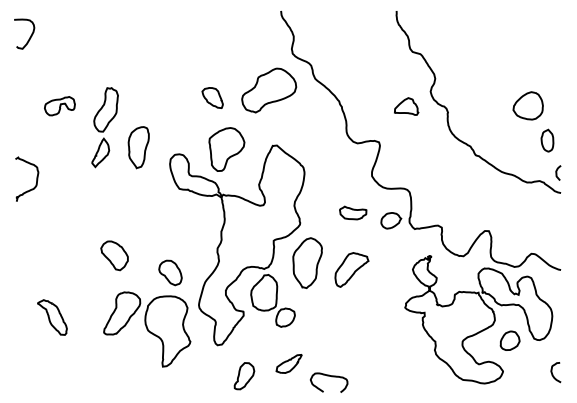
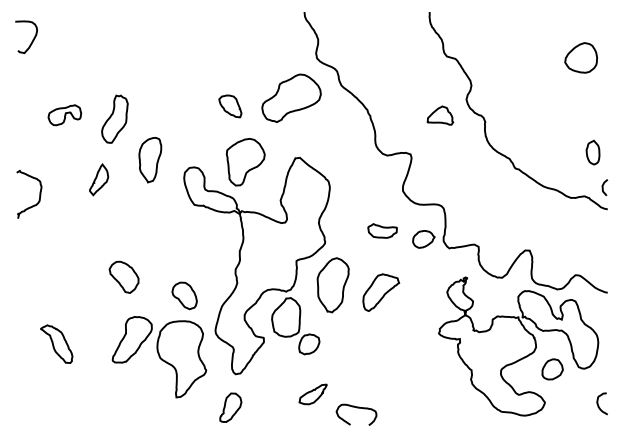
part: (527, 105) -> (580, 57), moved
part: (101, 152) -> (99, 179), moved
part: (244, 375) -> (230, 407), moved

